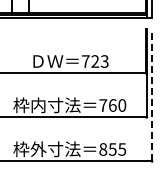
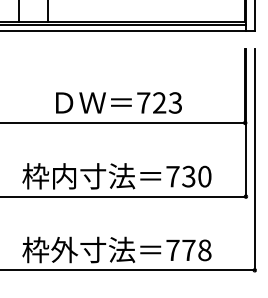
line: (152, 95) -> (255, 159), dashed -> solid
text: (112, 105) -> (188, 176), 760 -> 730
text: (112, 149) -> (188, 250), 855 -> 778

